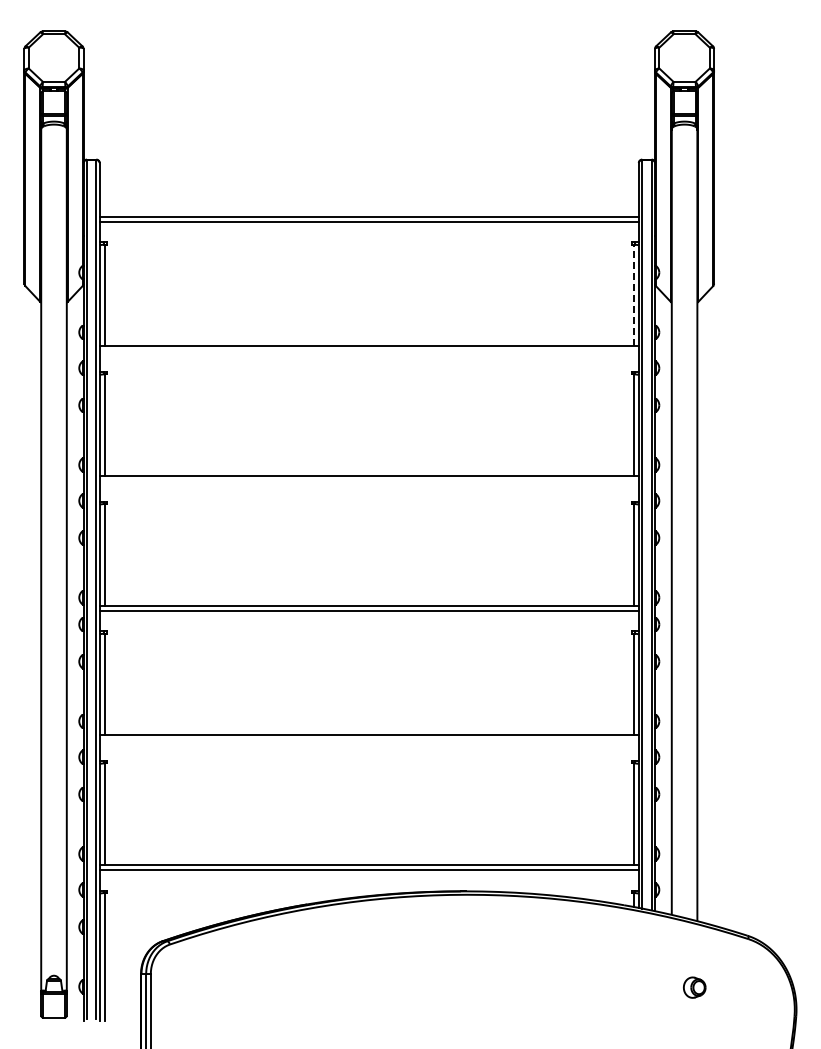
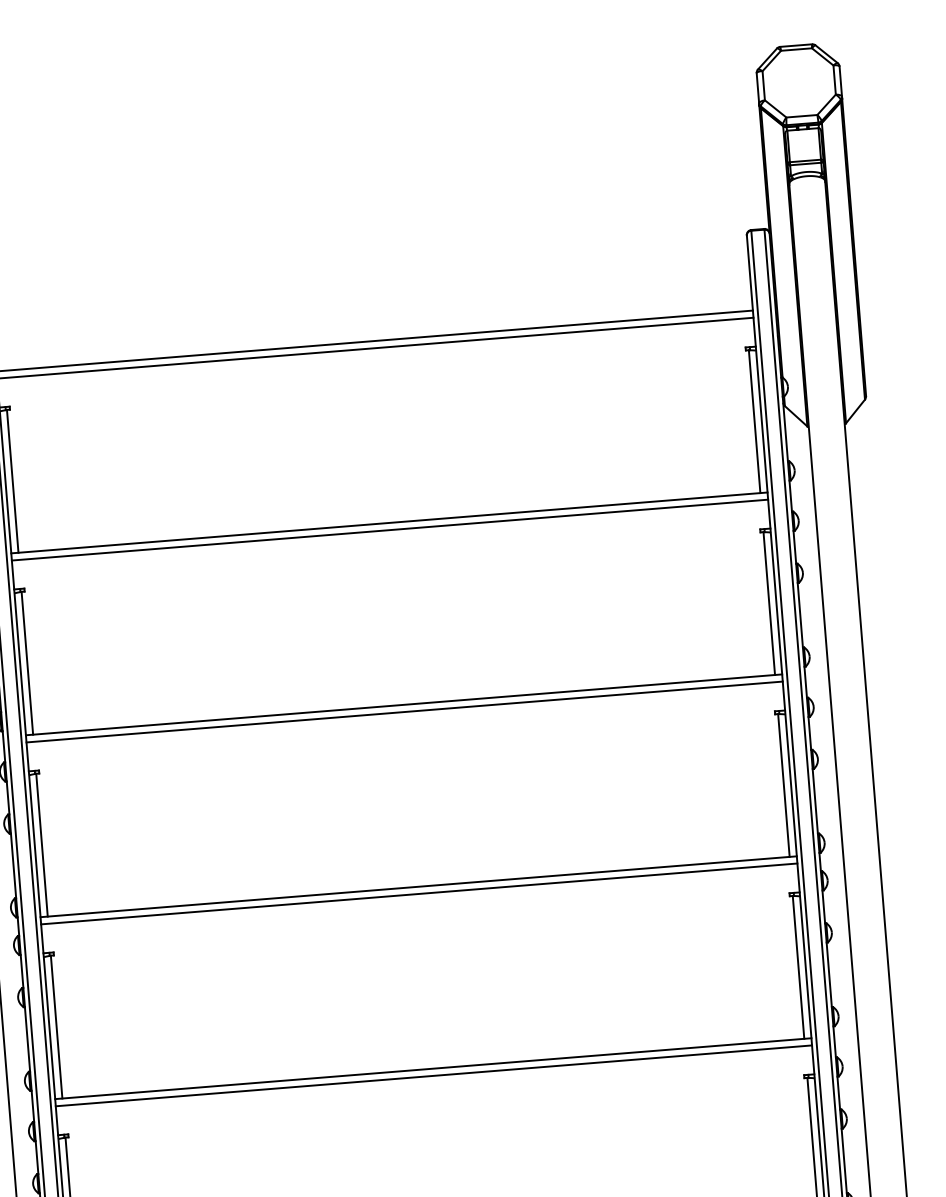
line: (633, 295) -> (754, 421), dashed -> solid
line: (368, 351) -> (388, 530), added
line: (368, 481) -> (403, 712), added
line: (368, 740) -> (432, 1075), added

